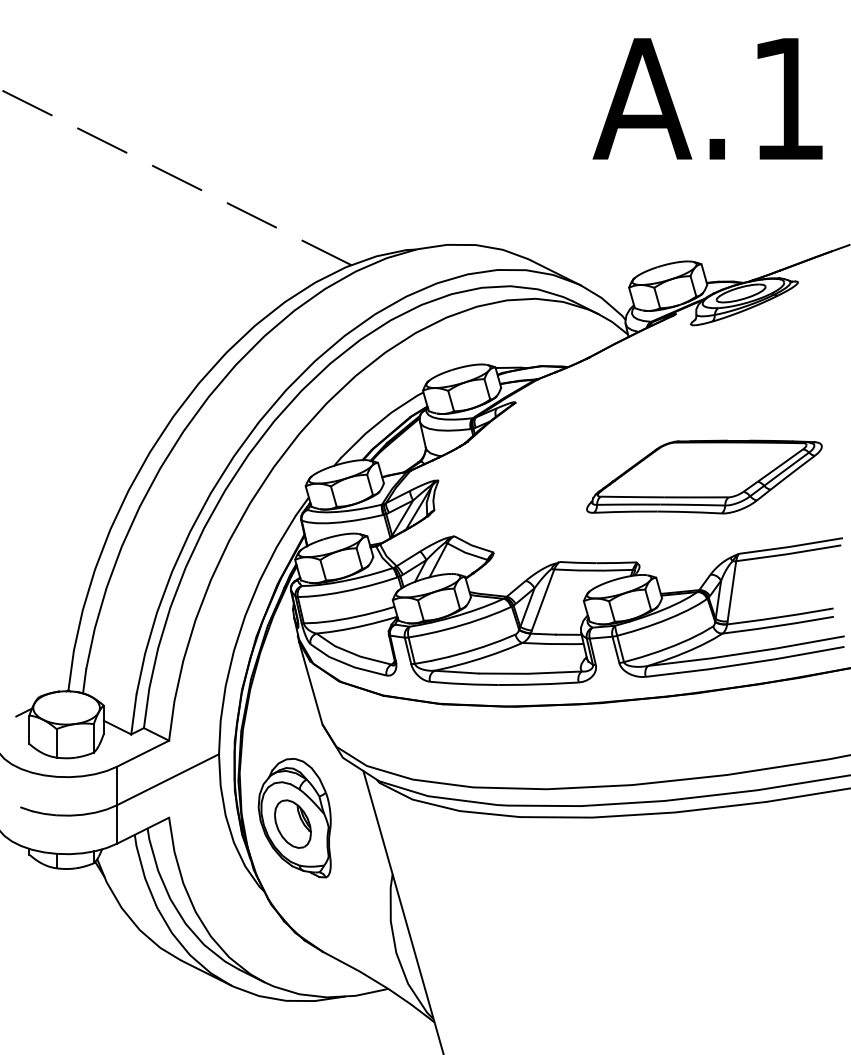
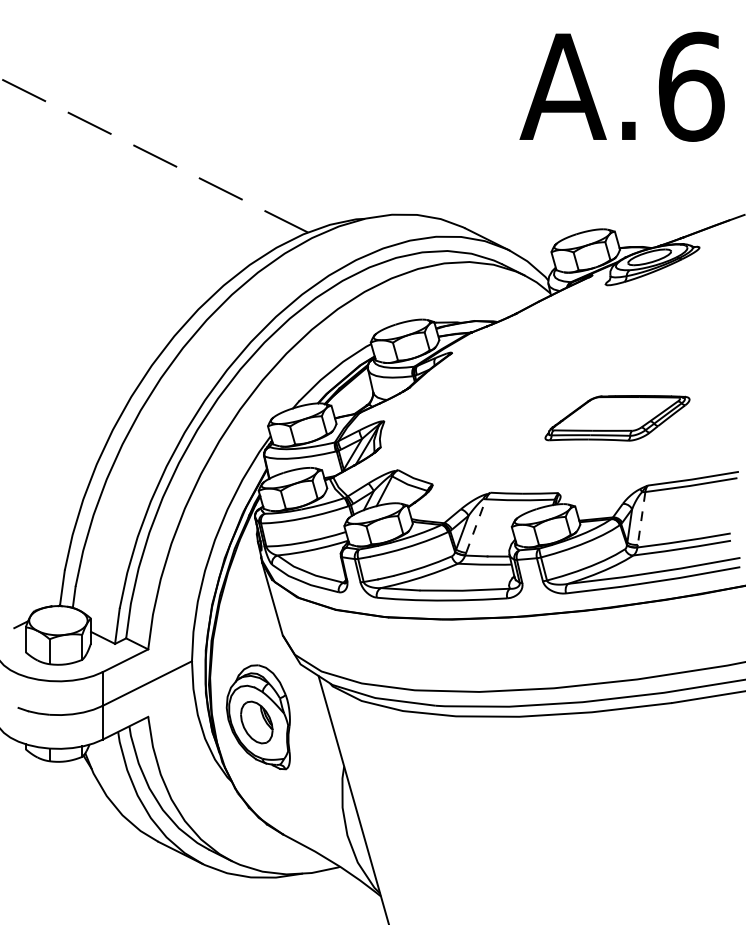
text: (788, 98) -> (691, 86), A.1 -> A.6
part: (704, 477) -> (617, 418), size x0.7
line: (731, 591) -> (641, 518), solid -> dashed
line: (543, 600) -> (476, 526), solid -> dashed

